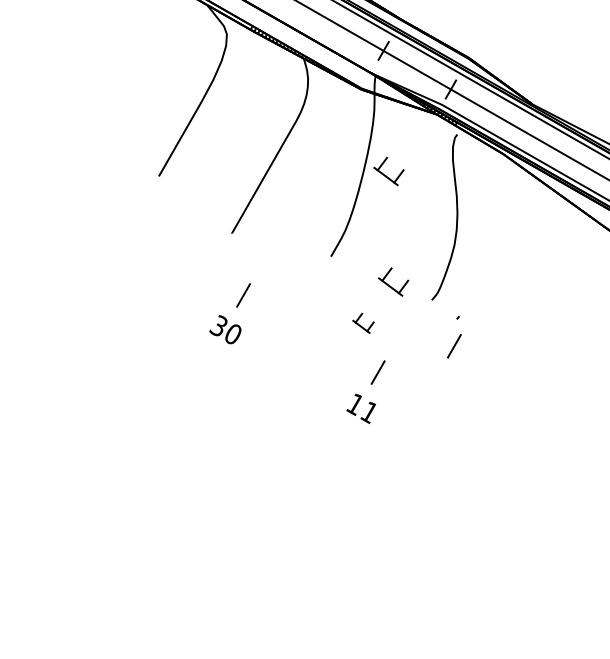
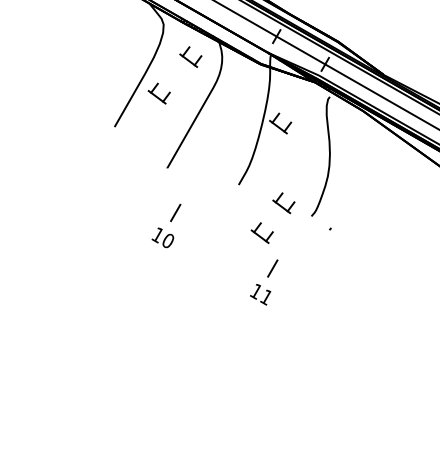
part: (264, 78) -> (190, 56), added
part: (219, 129) -> (158, 93), added
part: (362, 322) -> (261, 232), size x1.43
text: (218, 326) -> (157, 235), 30 -> 10
line: (454, 346) -> (327, 249), removed

